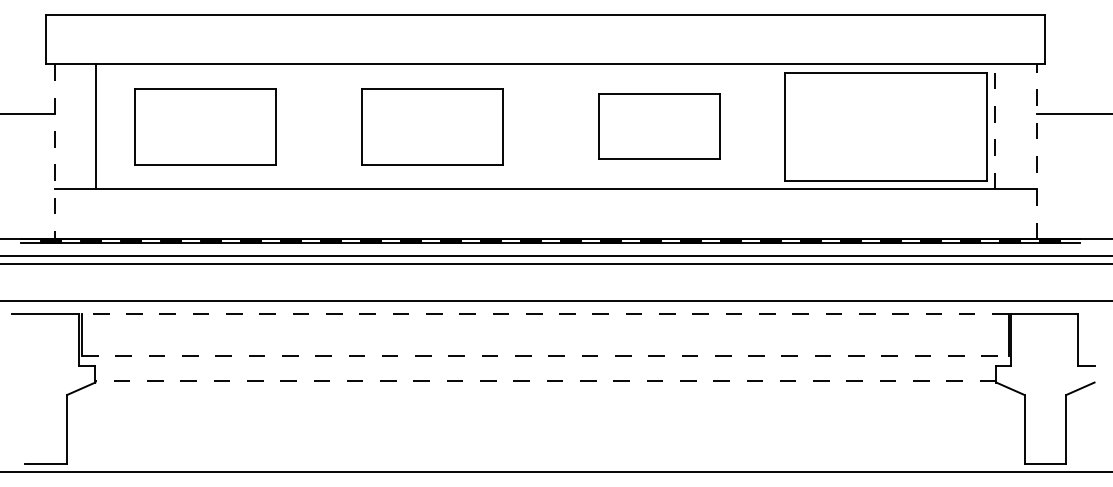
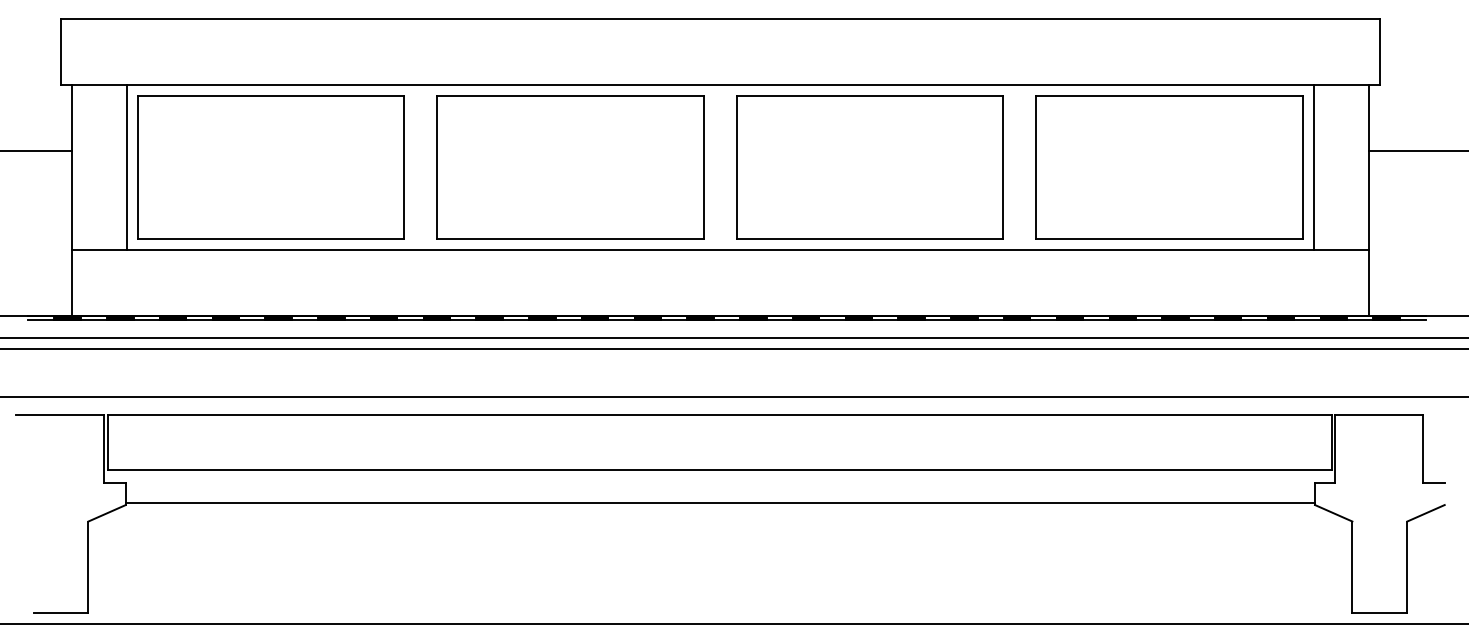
part: (204, 126) -> (270, 167), size x1.43
part: (432, 126) -> (570, 167), size x1.43
part: (658, 126) -> (869, 167), size x1.67
line: (995, 126) -> (1313, 167), dashed -> solid
line: (1036, 151) -> (1368, 200), dashed -> solid
line: (54, 152) -> (71, 201), dashed -> solid
line: (545, 313) -> (719, 414), dashed -> solid
line: (545, 355) -> (719, 469), dashed -> solid
line: (545, 380) -> (720, 502), dashed -> solid

